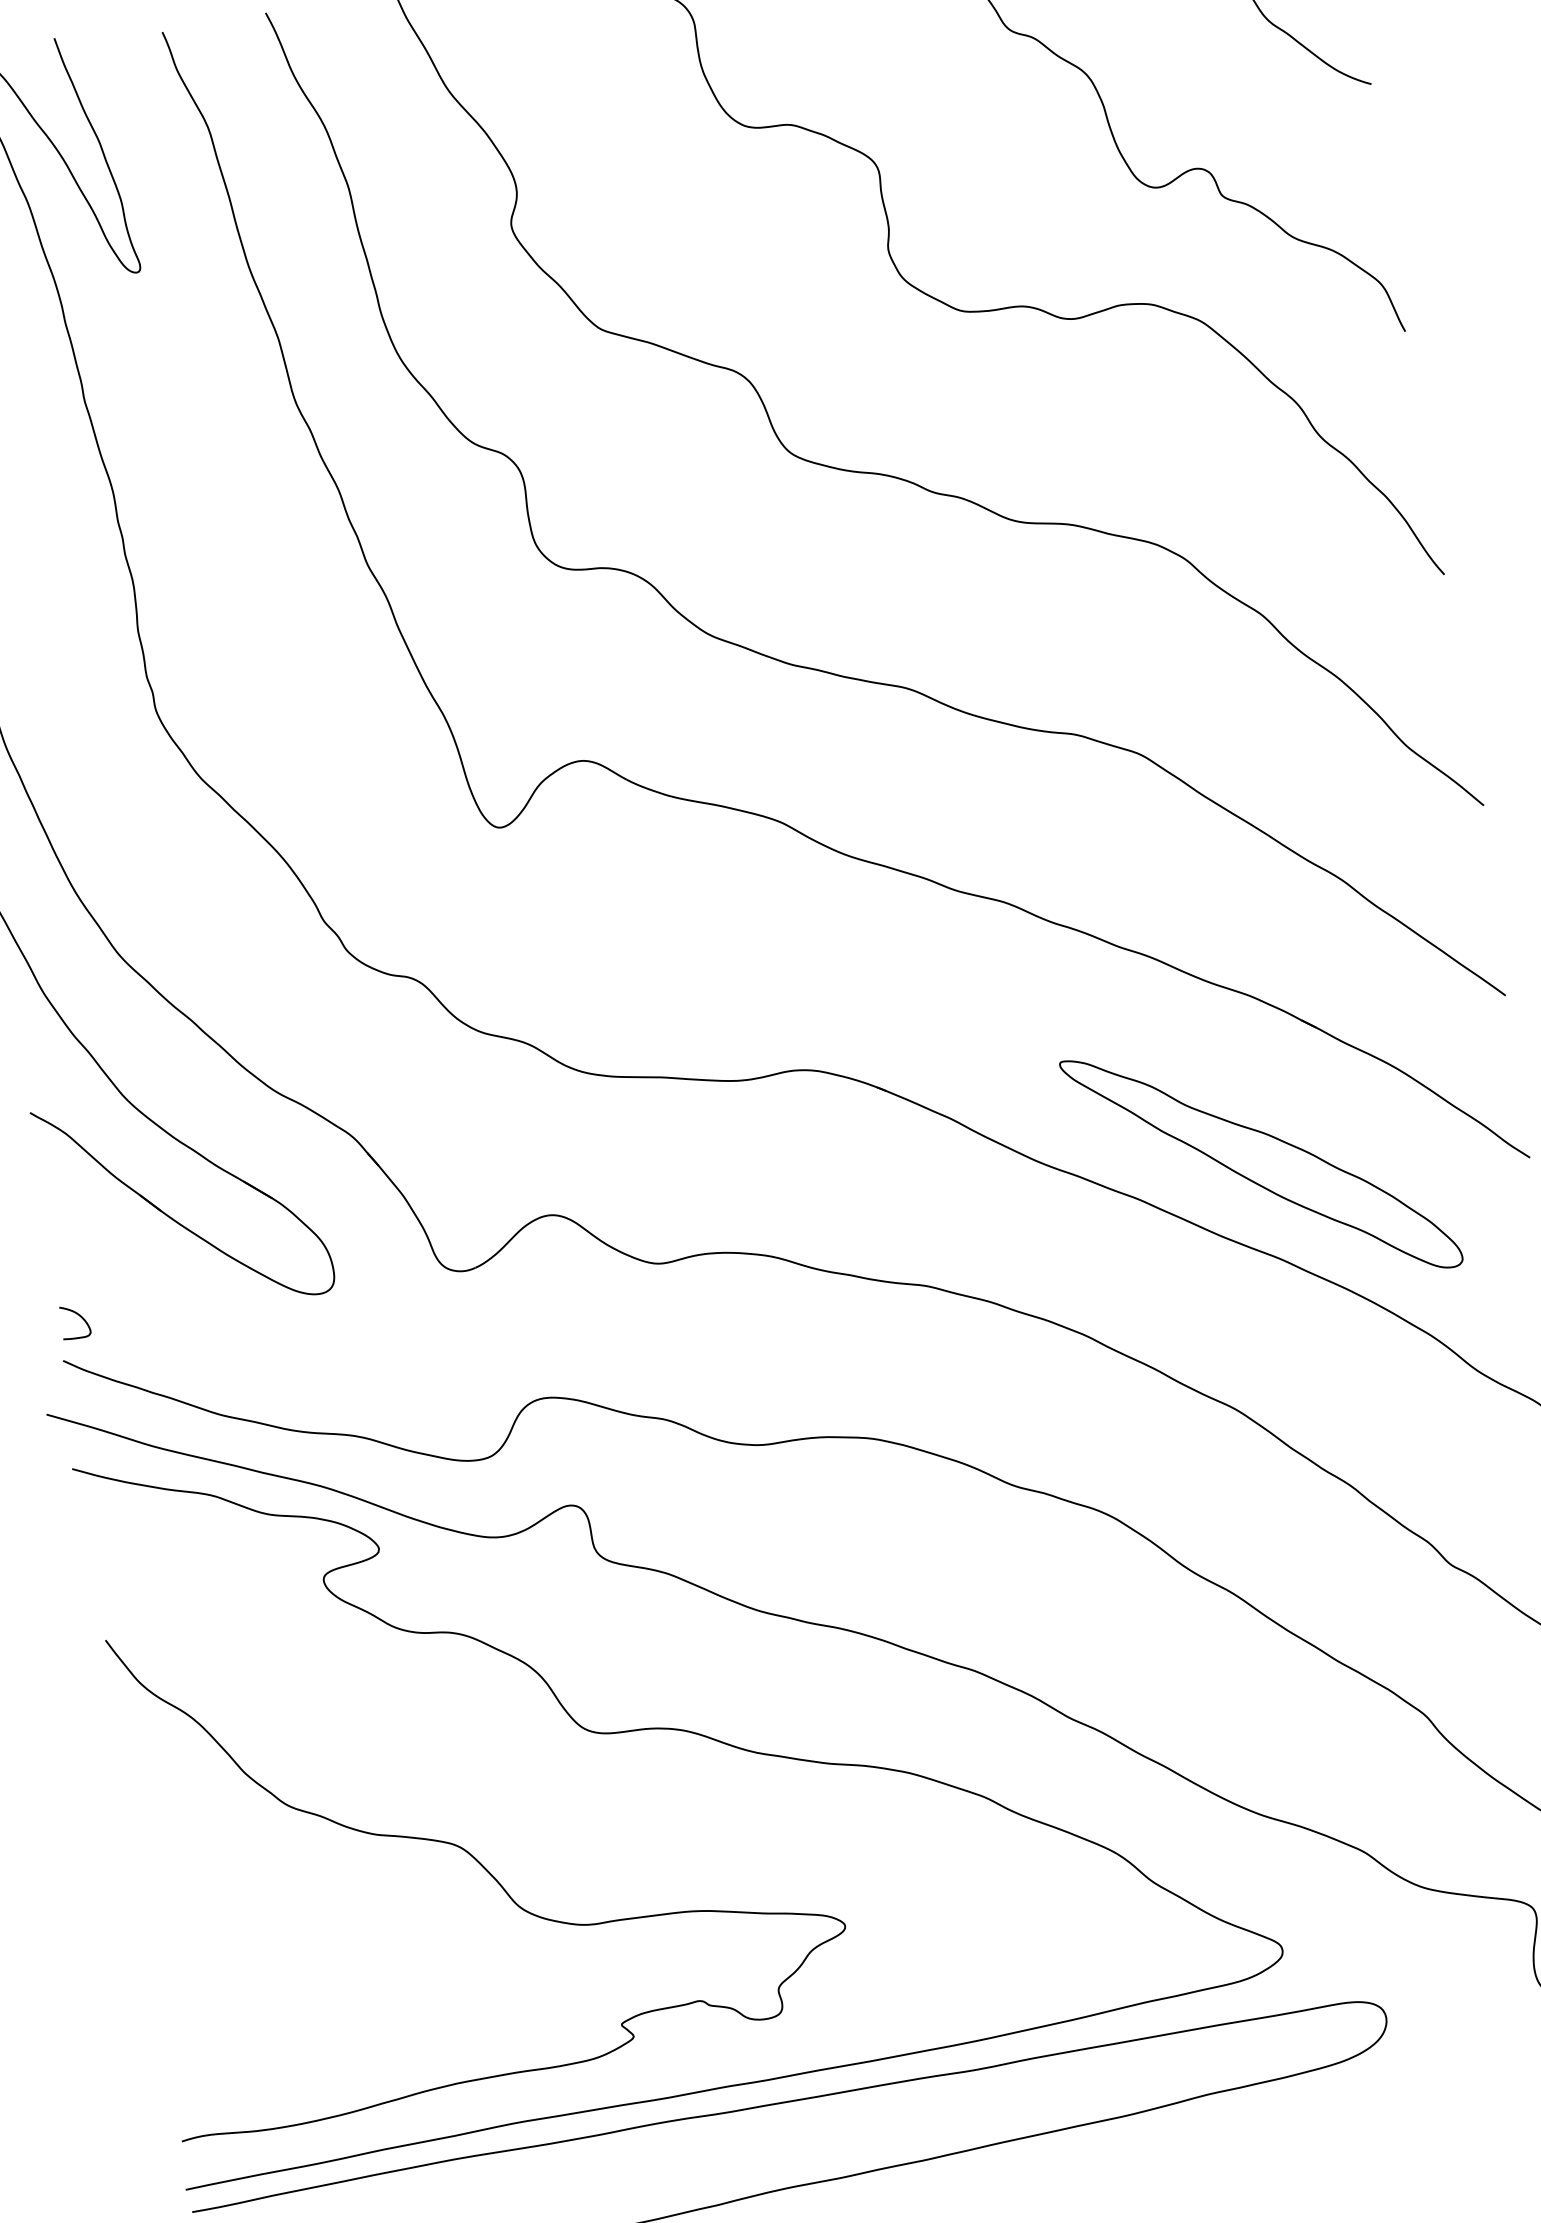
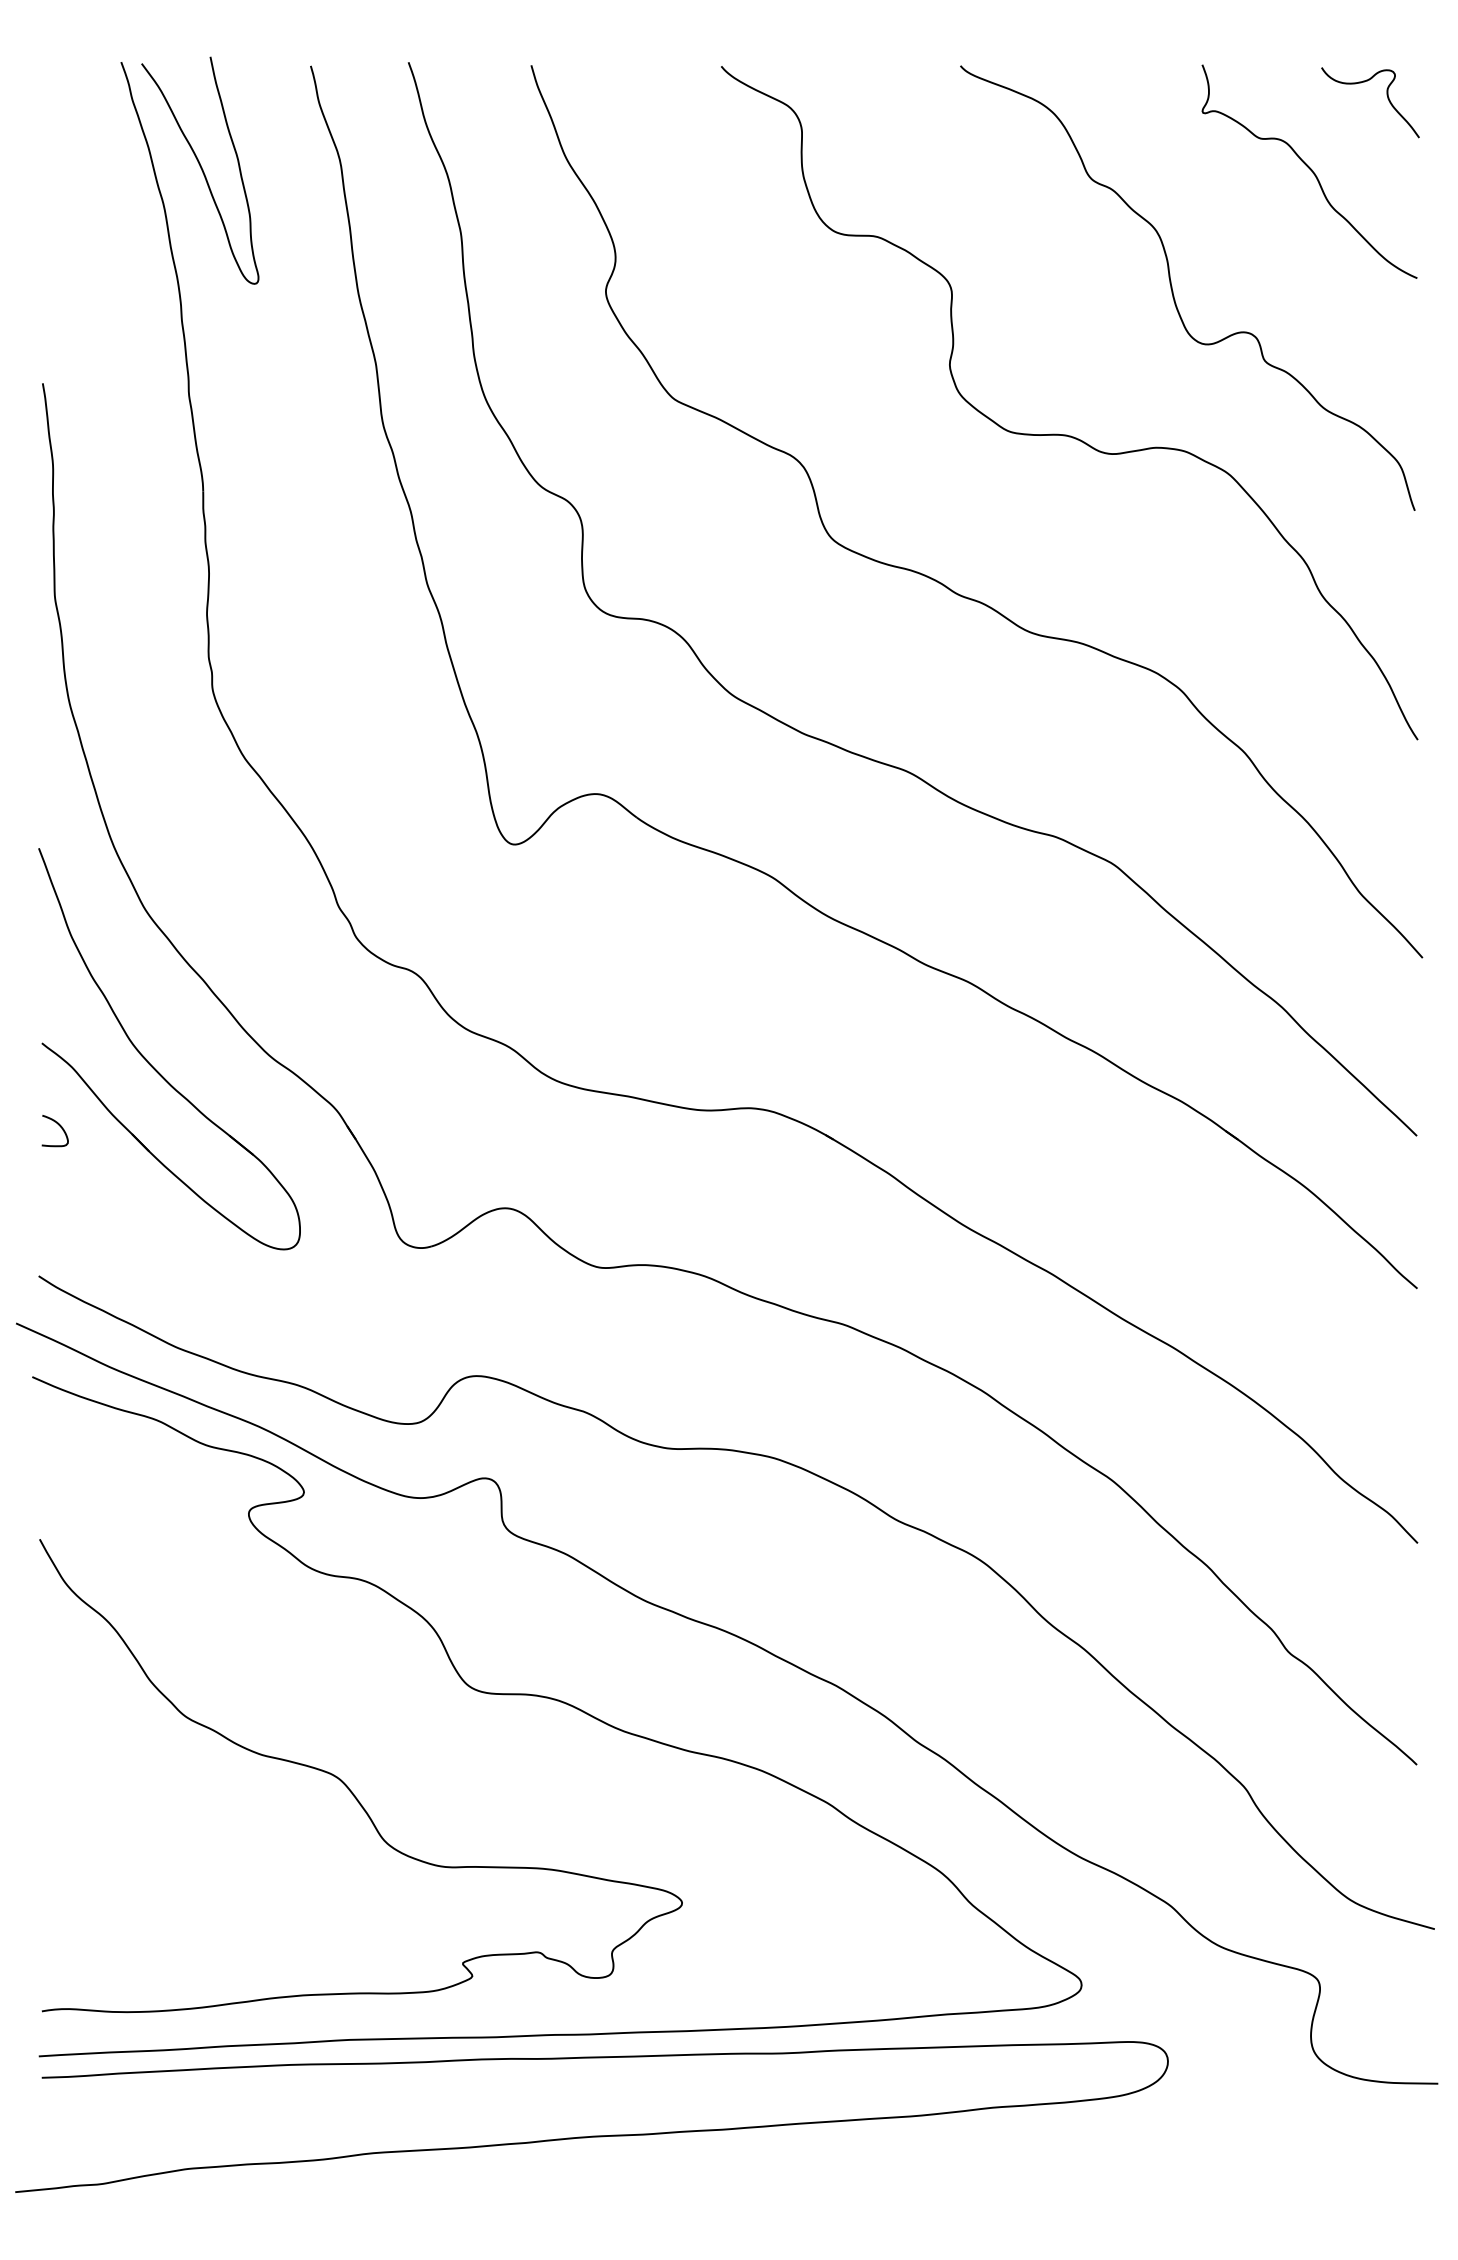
part: (1261, 1163) -> (1169, 1257), removed
curve: (79, 1316) -> (59, 1126), moved

